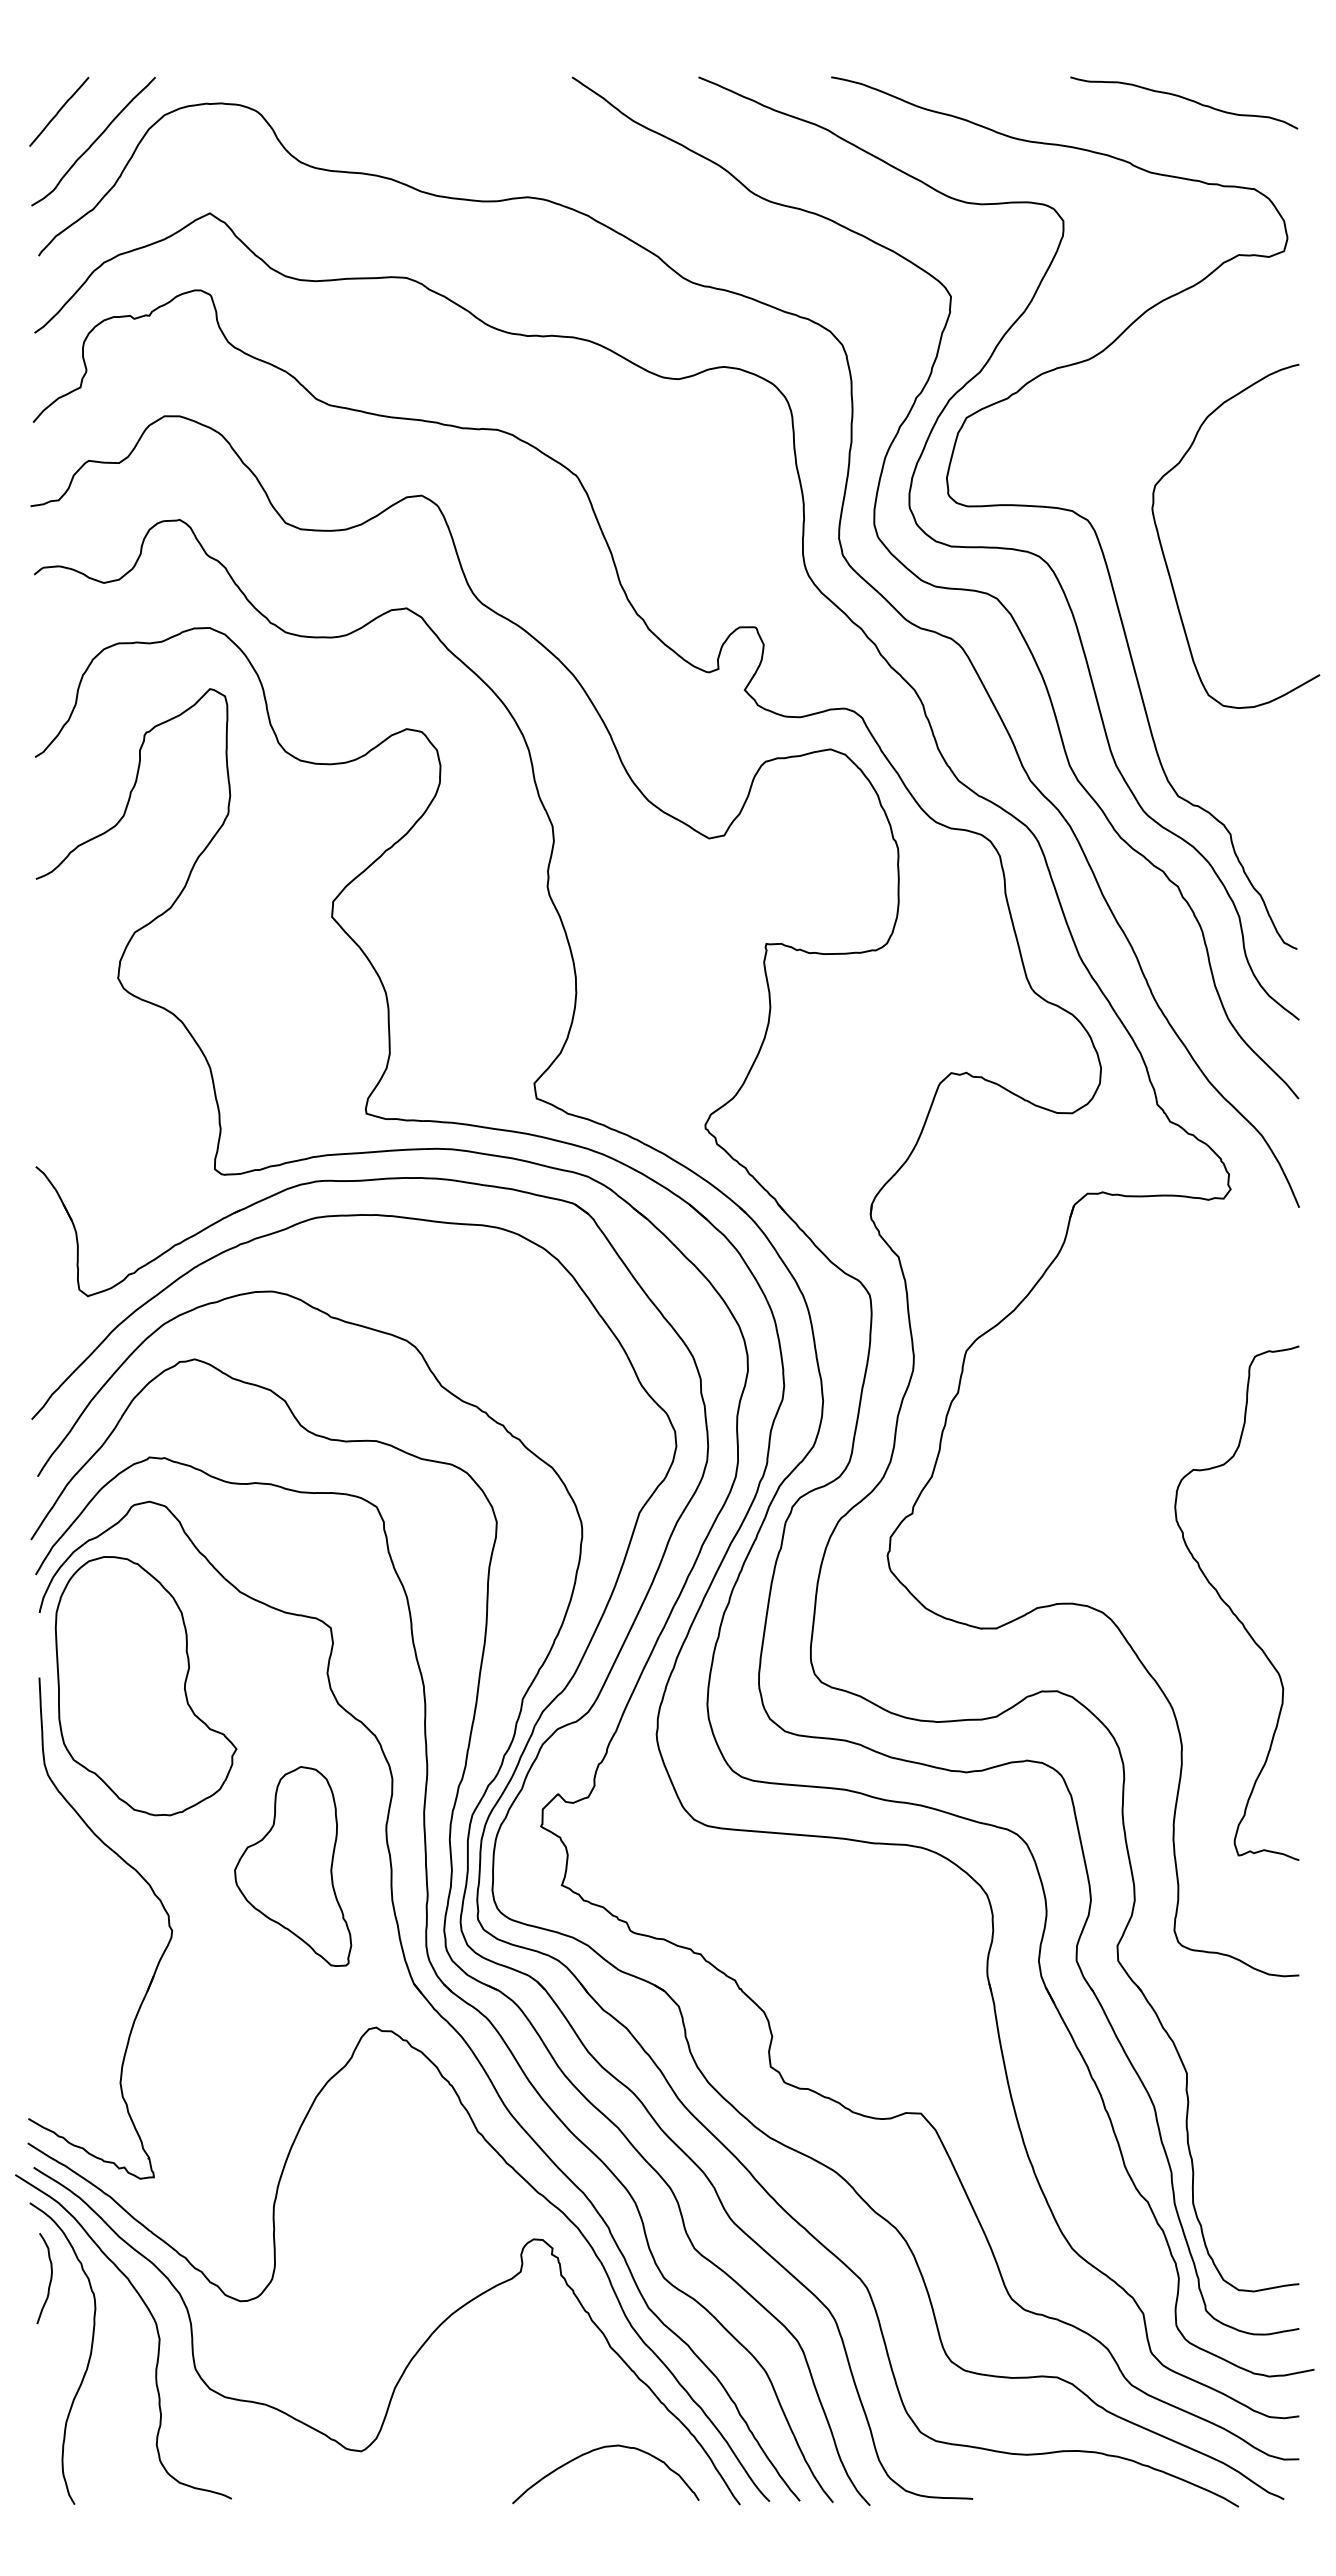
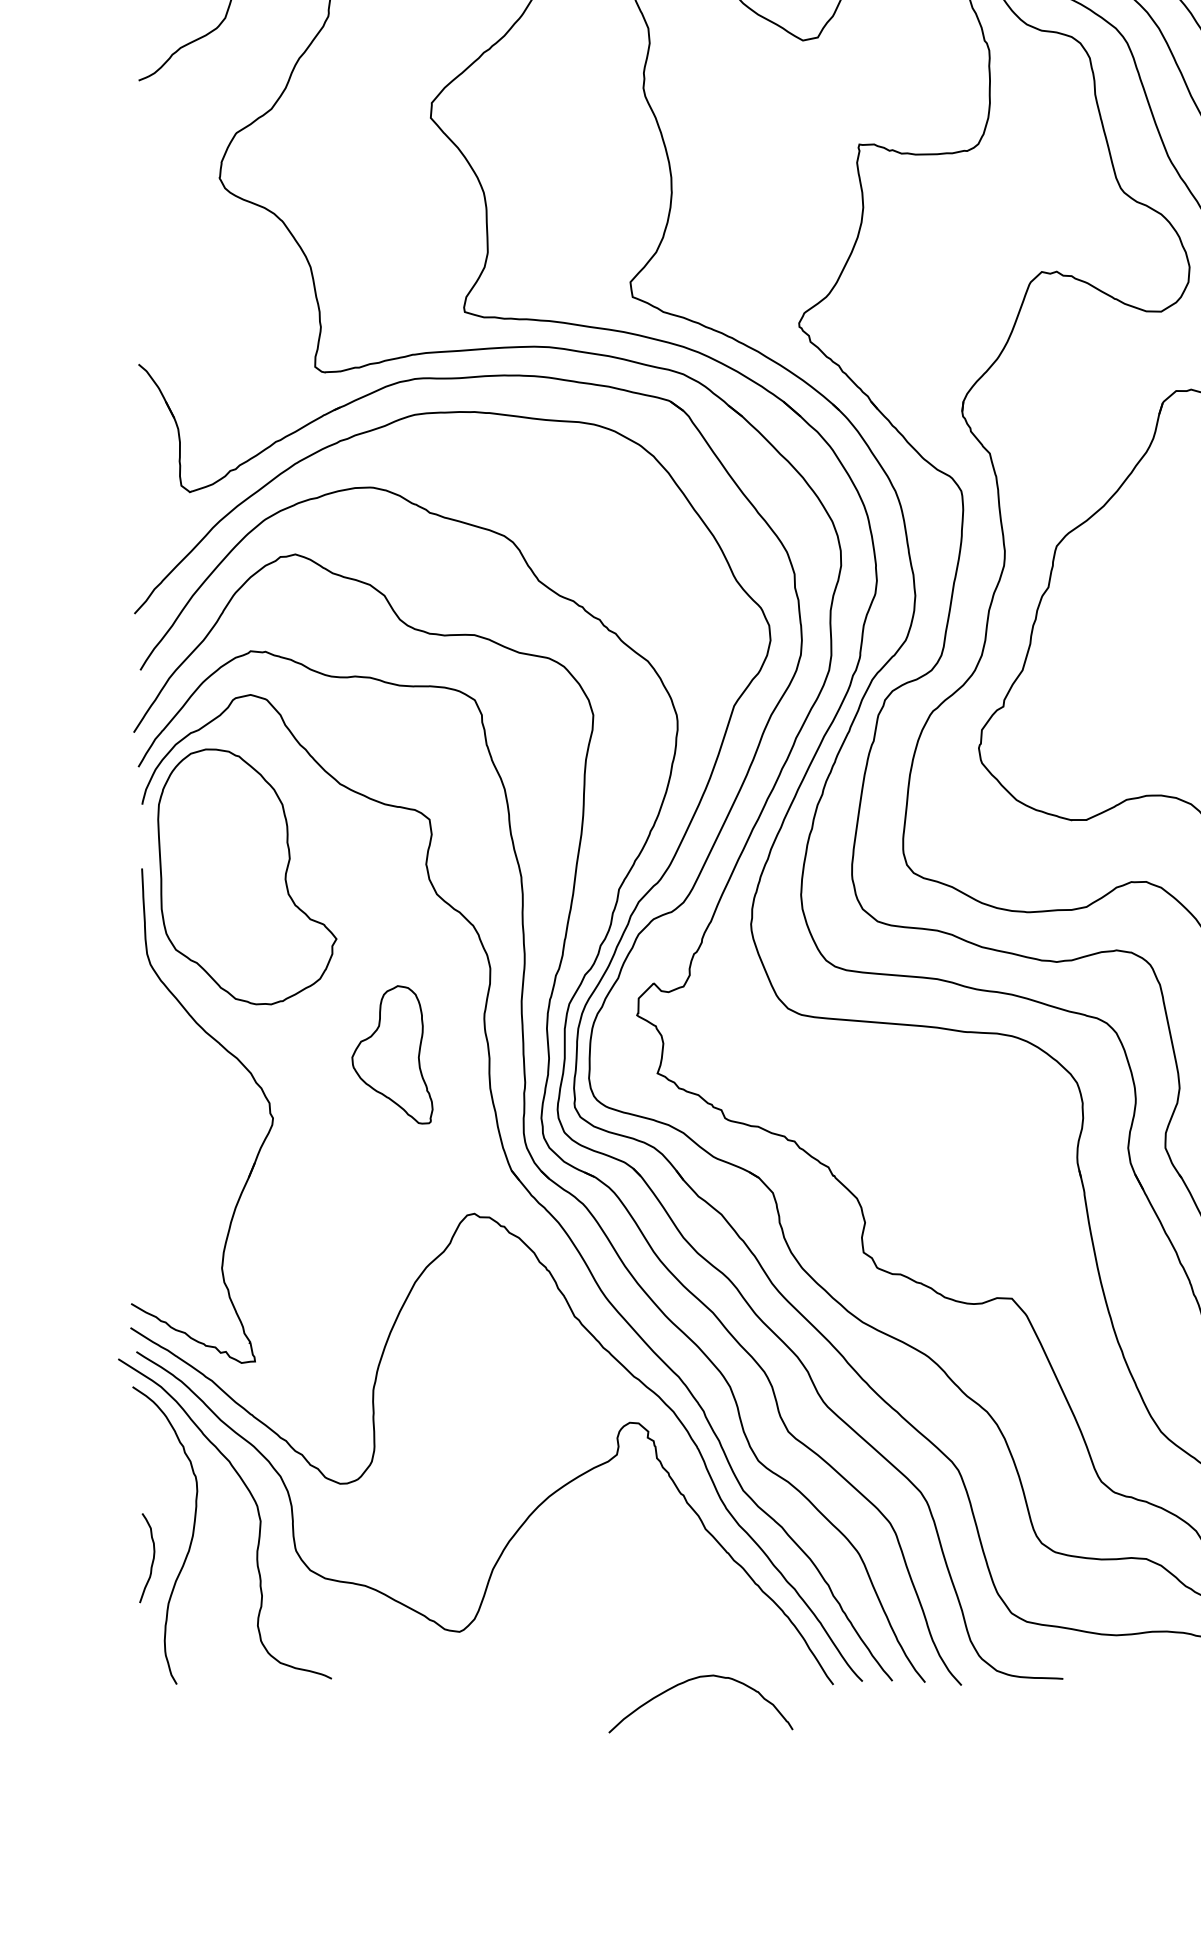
part: (293, 1866) -> (392, 1054), size x0.7
curve: (49, 2281) -> (151, 1561), moved
curve: (600, 2449) -> (695, 1679), moved

